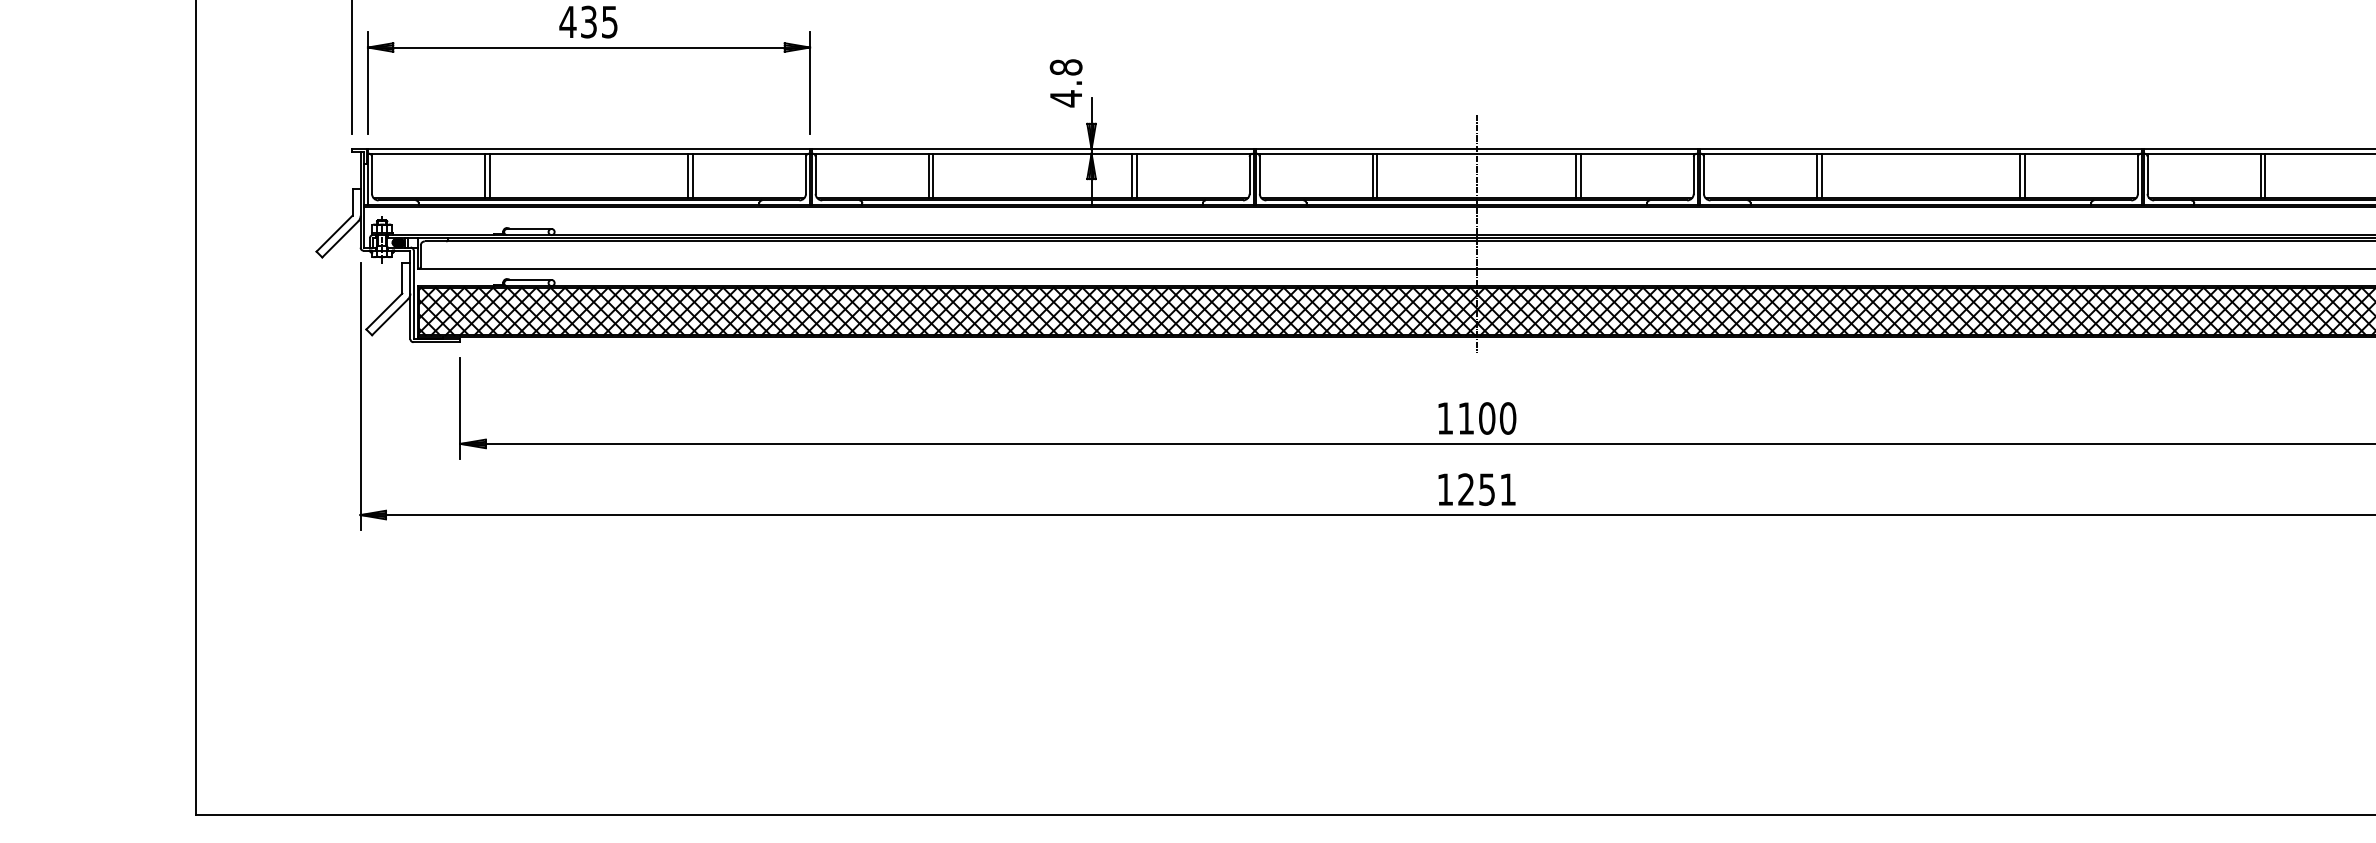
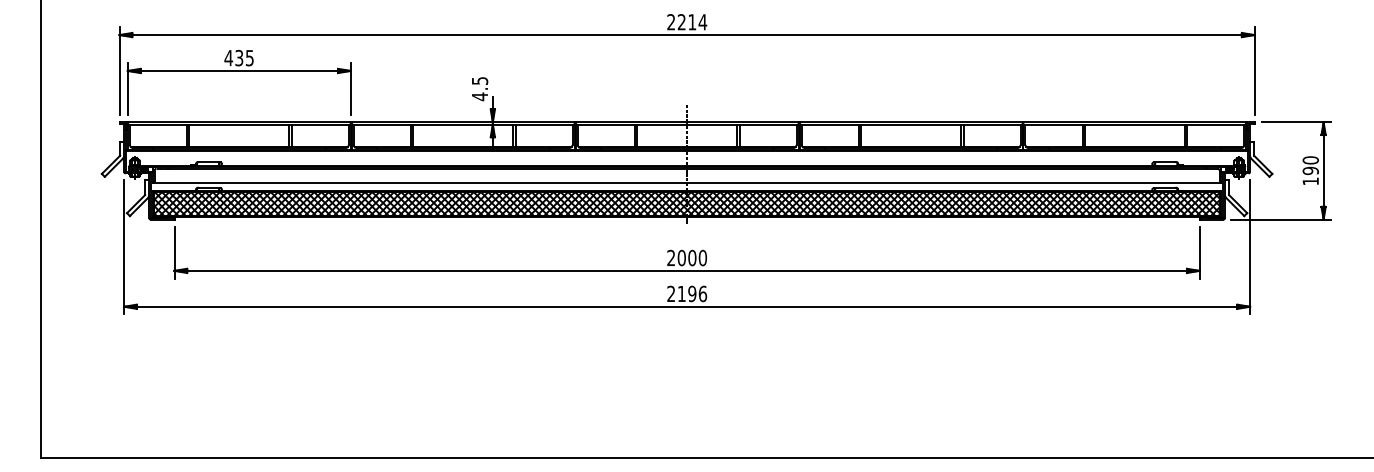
text: (1065, 66) -> (479, 80), 4.8 -> 4.5
text: (1455, 417) -> (676, 257), 1100 -> 2000
text: (1477, 488) -> (687, 293), 1251 -> 2196

